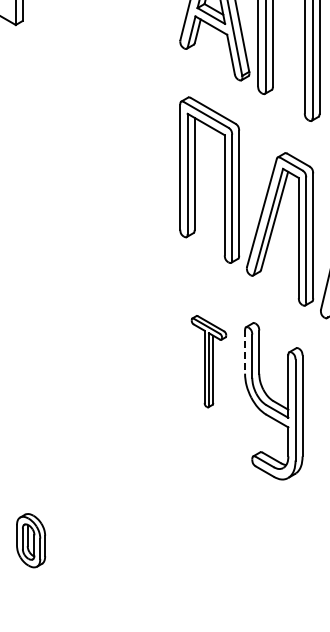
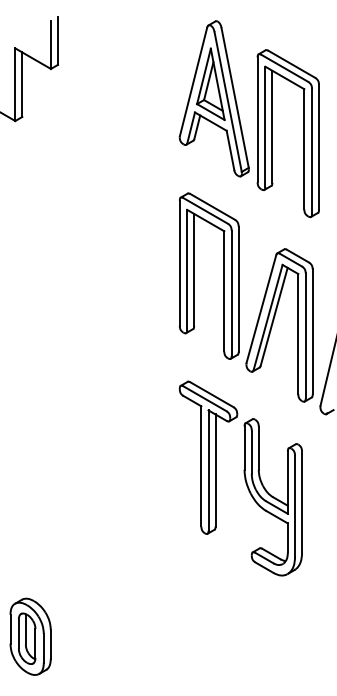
line: (244, 352) -> (244, 448), dashed -> solid
part: (208, 361) -> (208, 457), size x1.67
part: (30, 540) -> (30, 636), size x1.43

